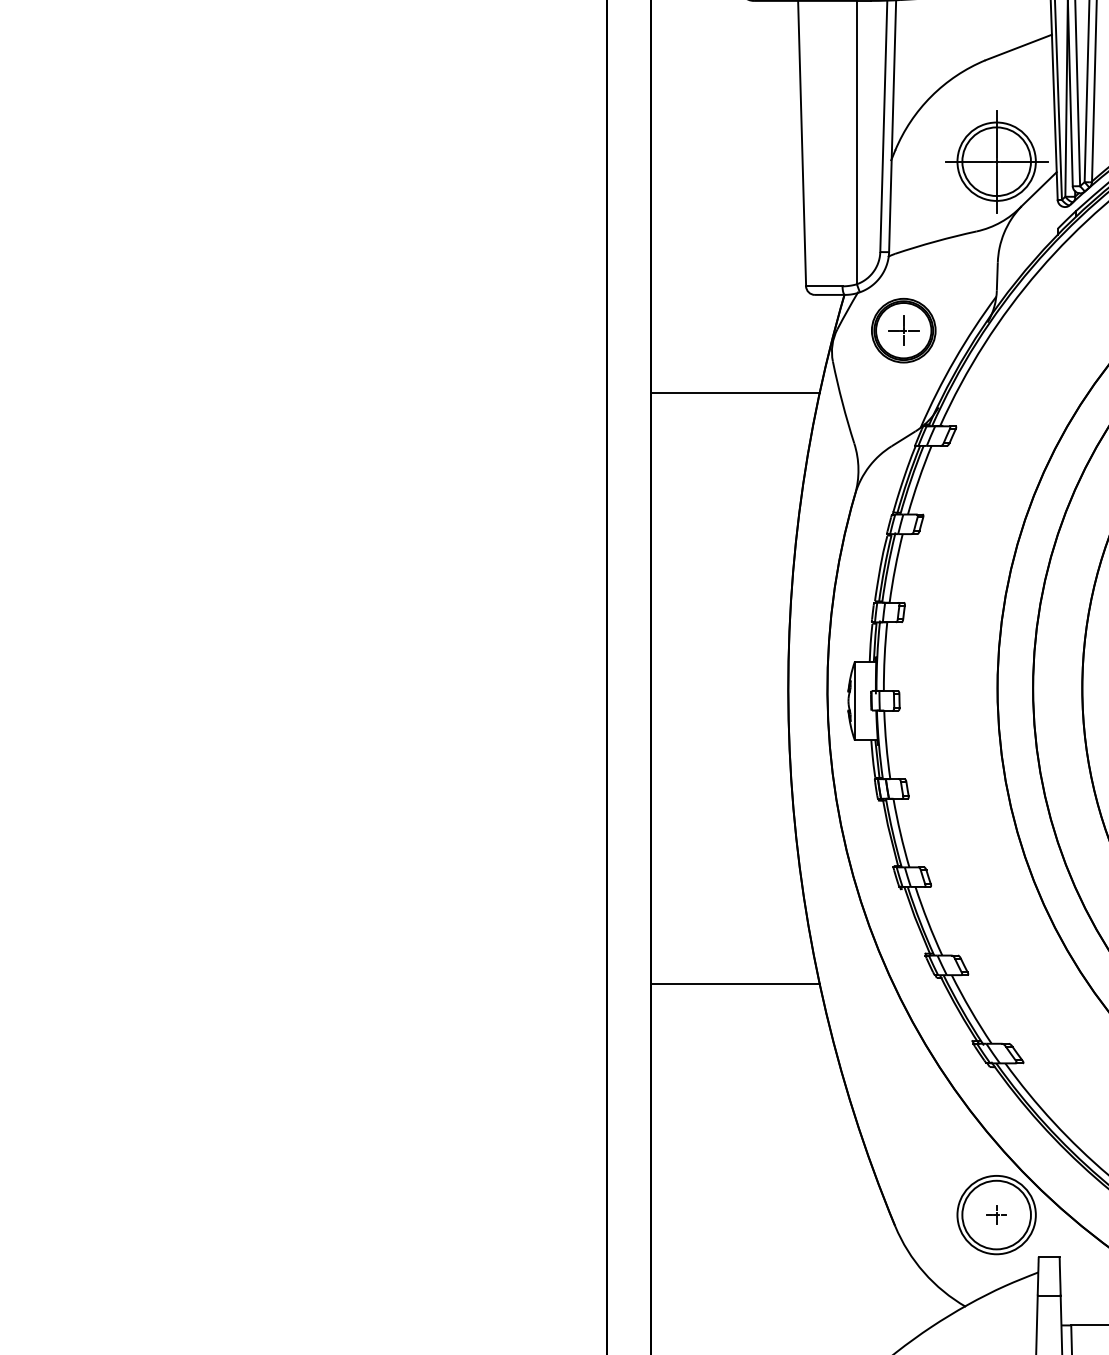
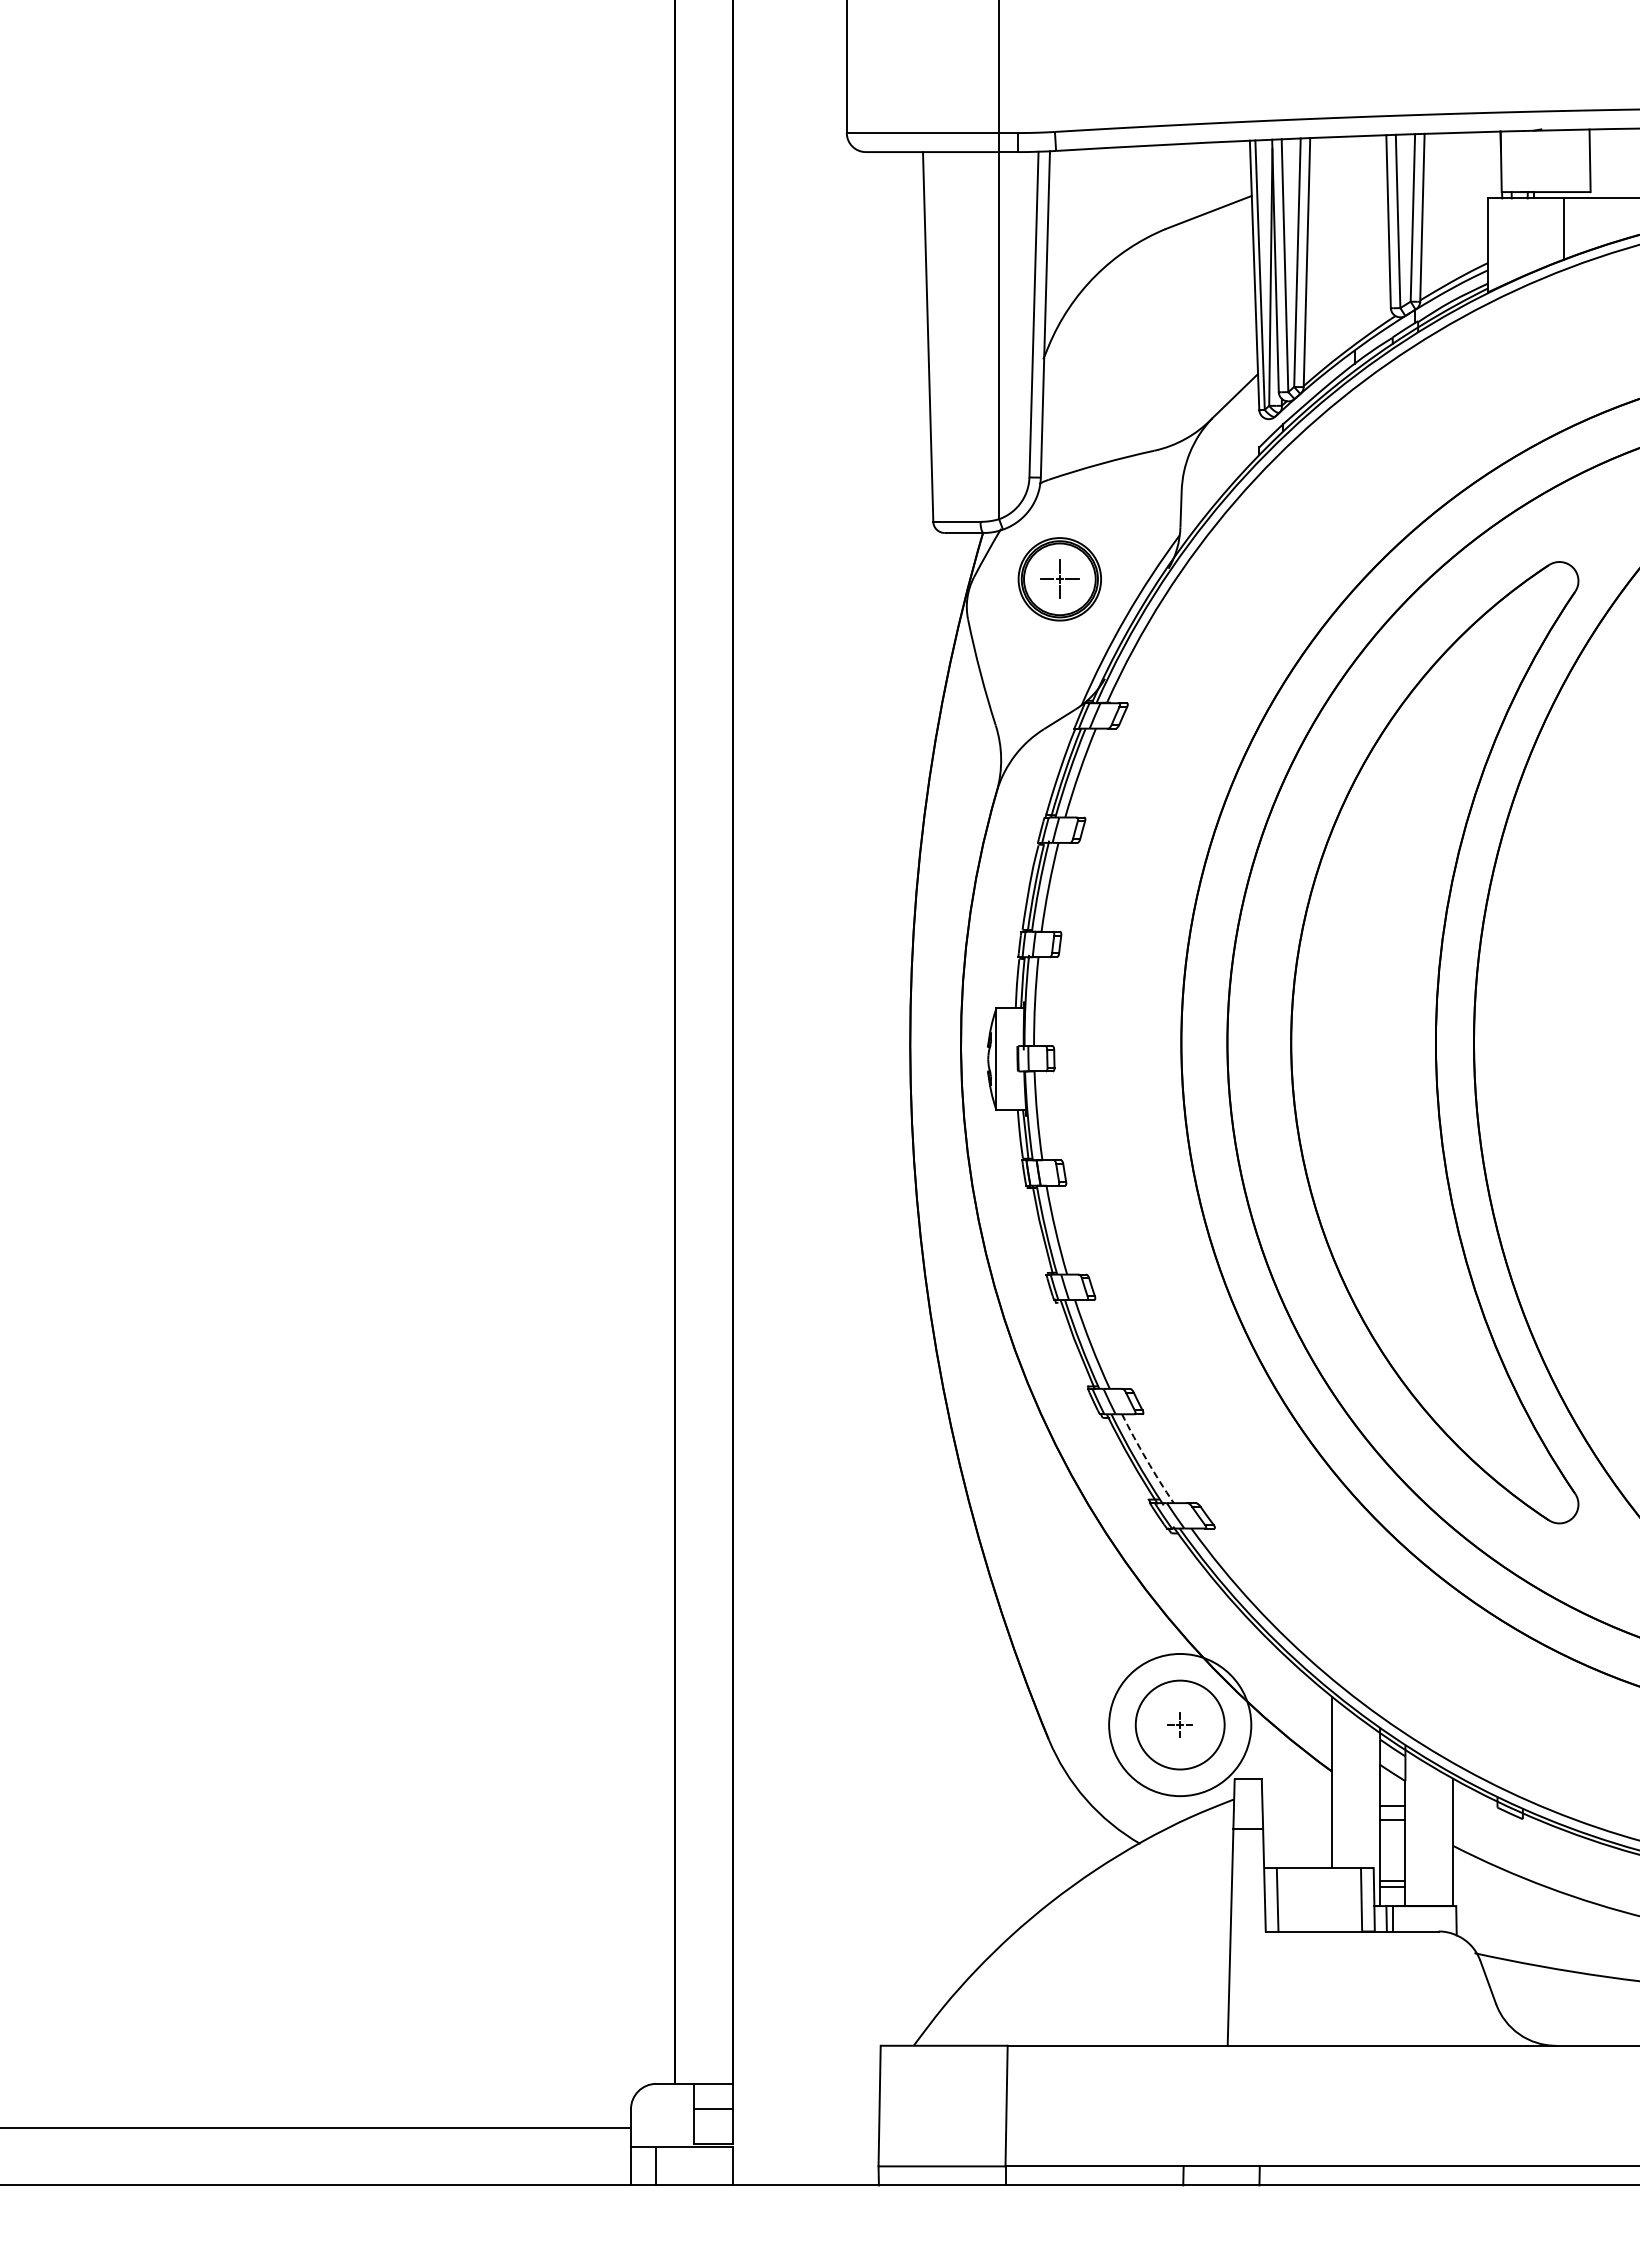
part: (996, 161) -> (1179, 360), removed
line: (735, 392) -> (841, 659), removed
line: (735, 983) -> (841, 1425), removed
arc: (970, 1010) -> (1146, 1459), solid -> dashed
circle: (996, 1214) -> (1179, 1724), size x1.4

